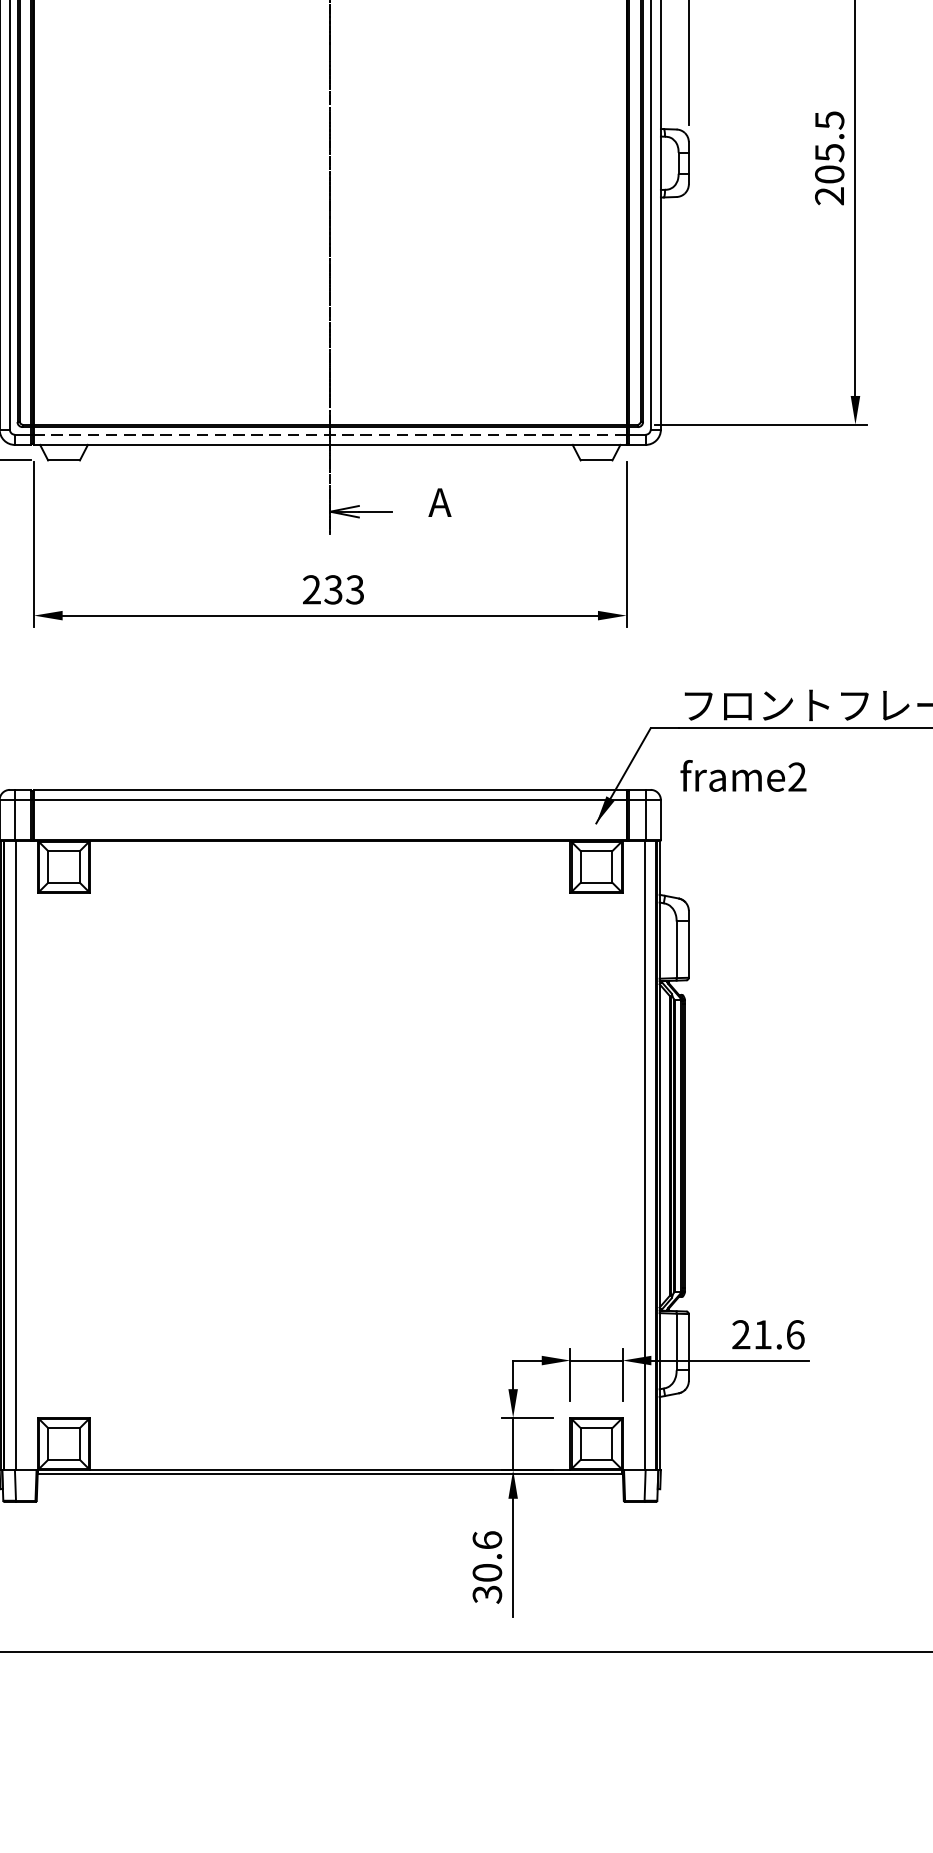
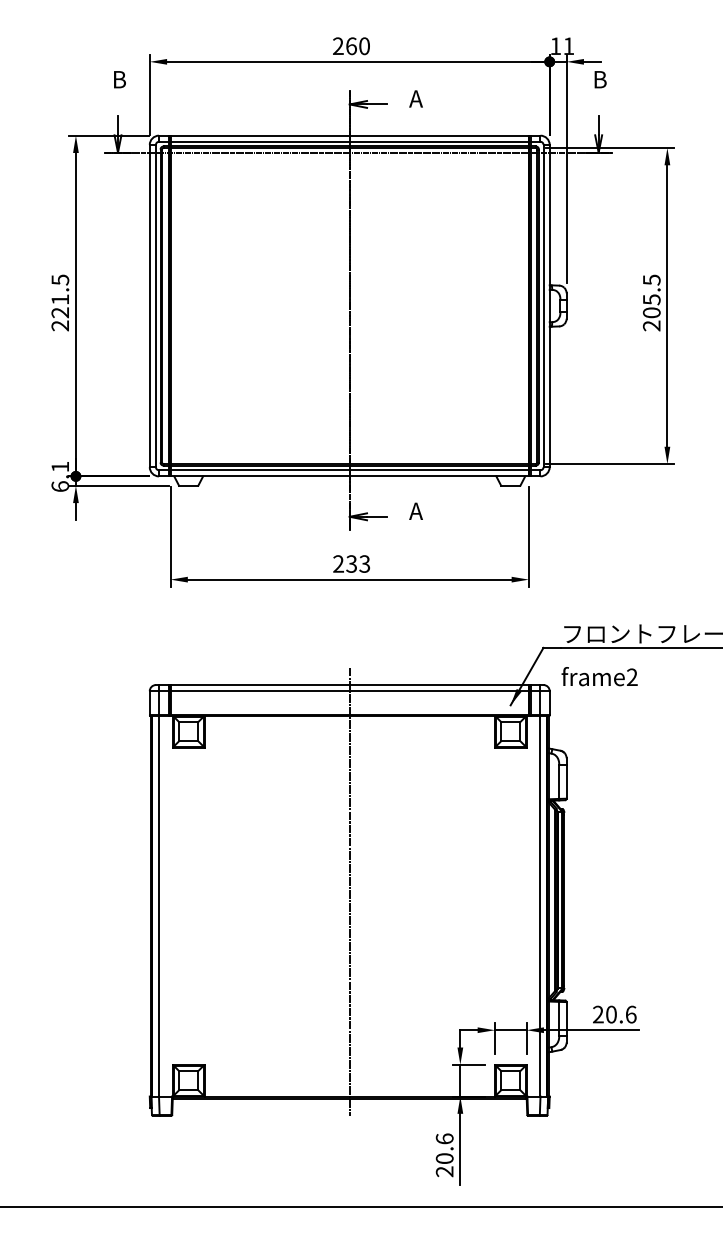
line: (329, 435) -> (349, 470), dashed -> solid
line: (329, 1131) -> (349, 891), added
text: (763, 1334) -> (611, 1014), 21.6 -> 20.6
text: (486, 1594) -> (444, 1171), 30.6 -> 20.6

